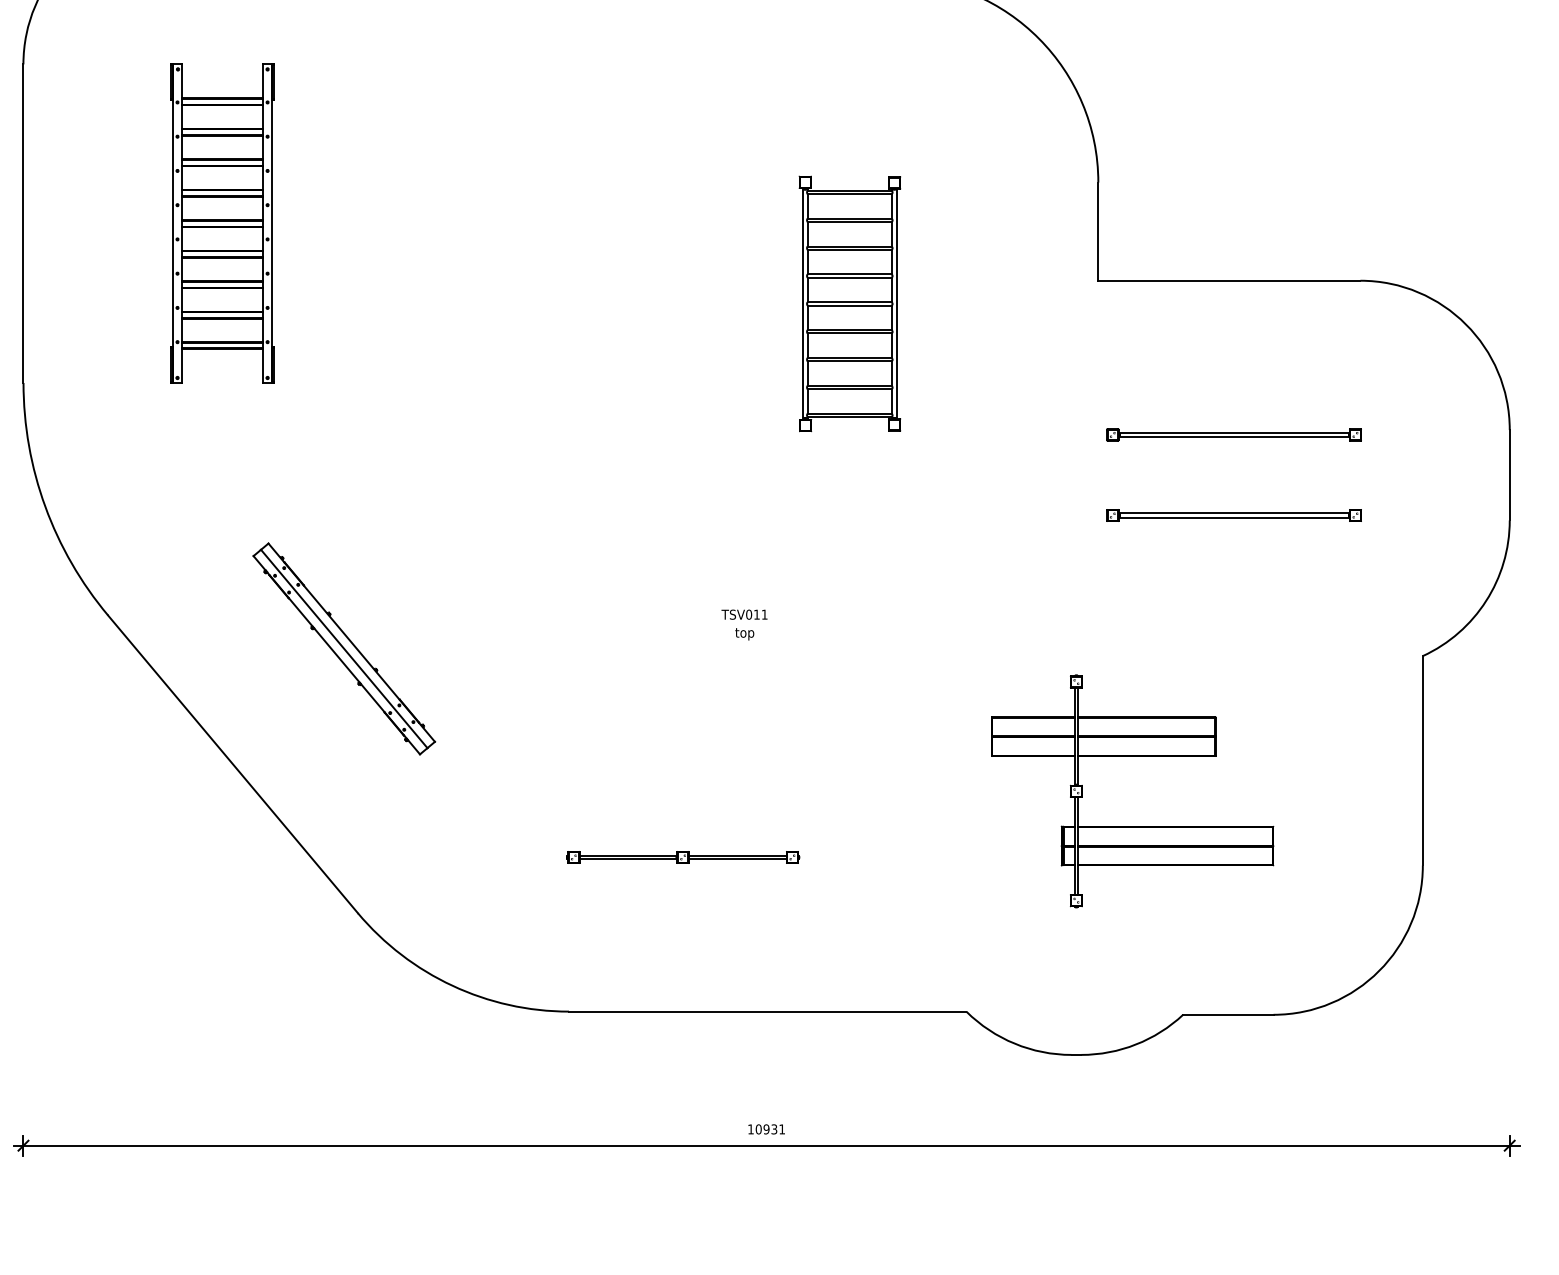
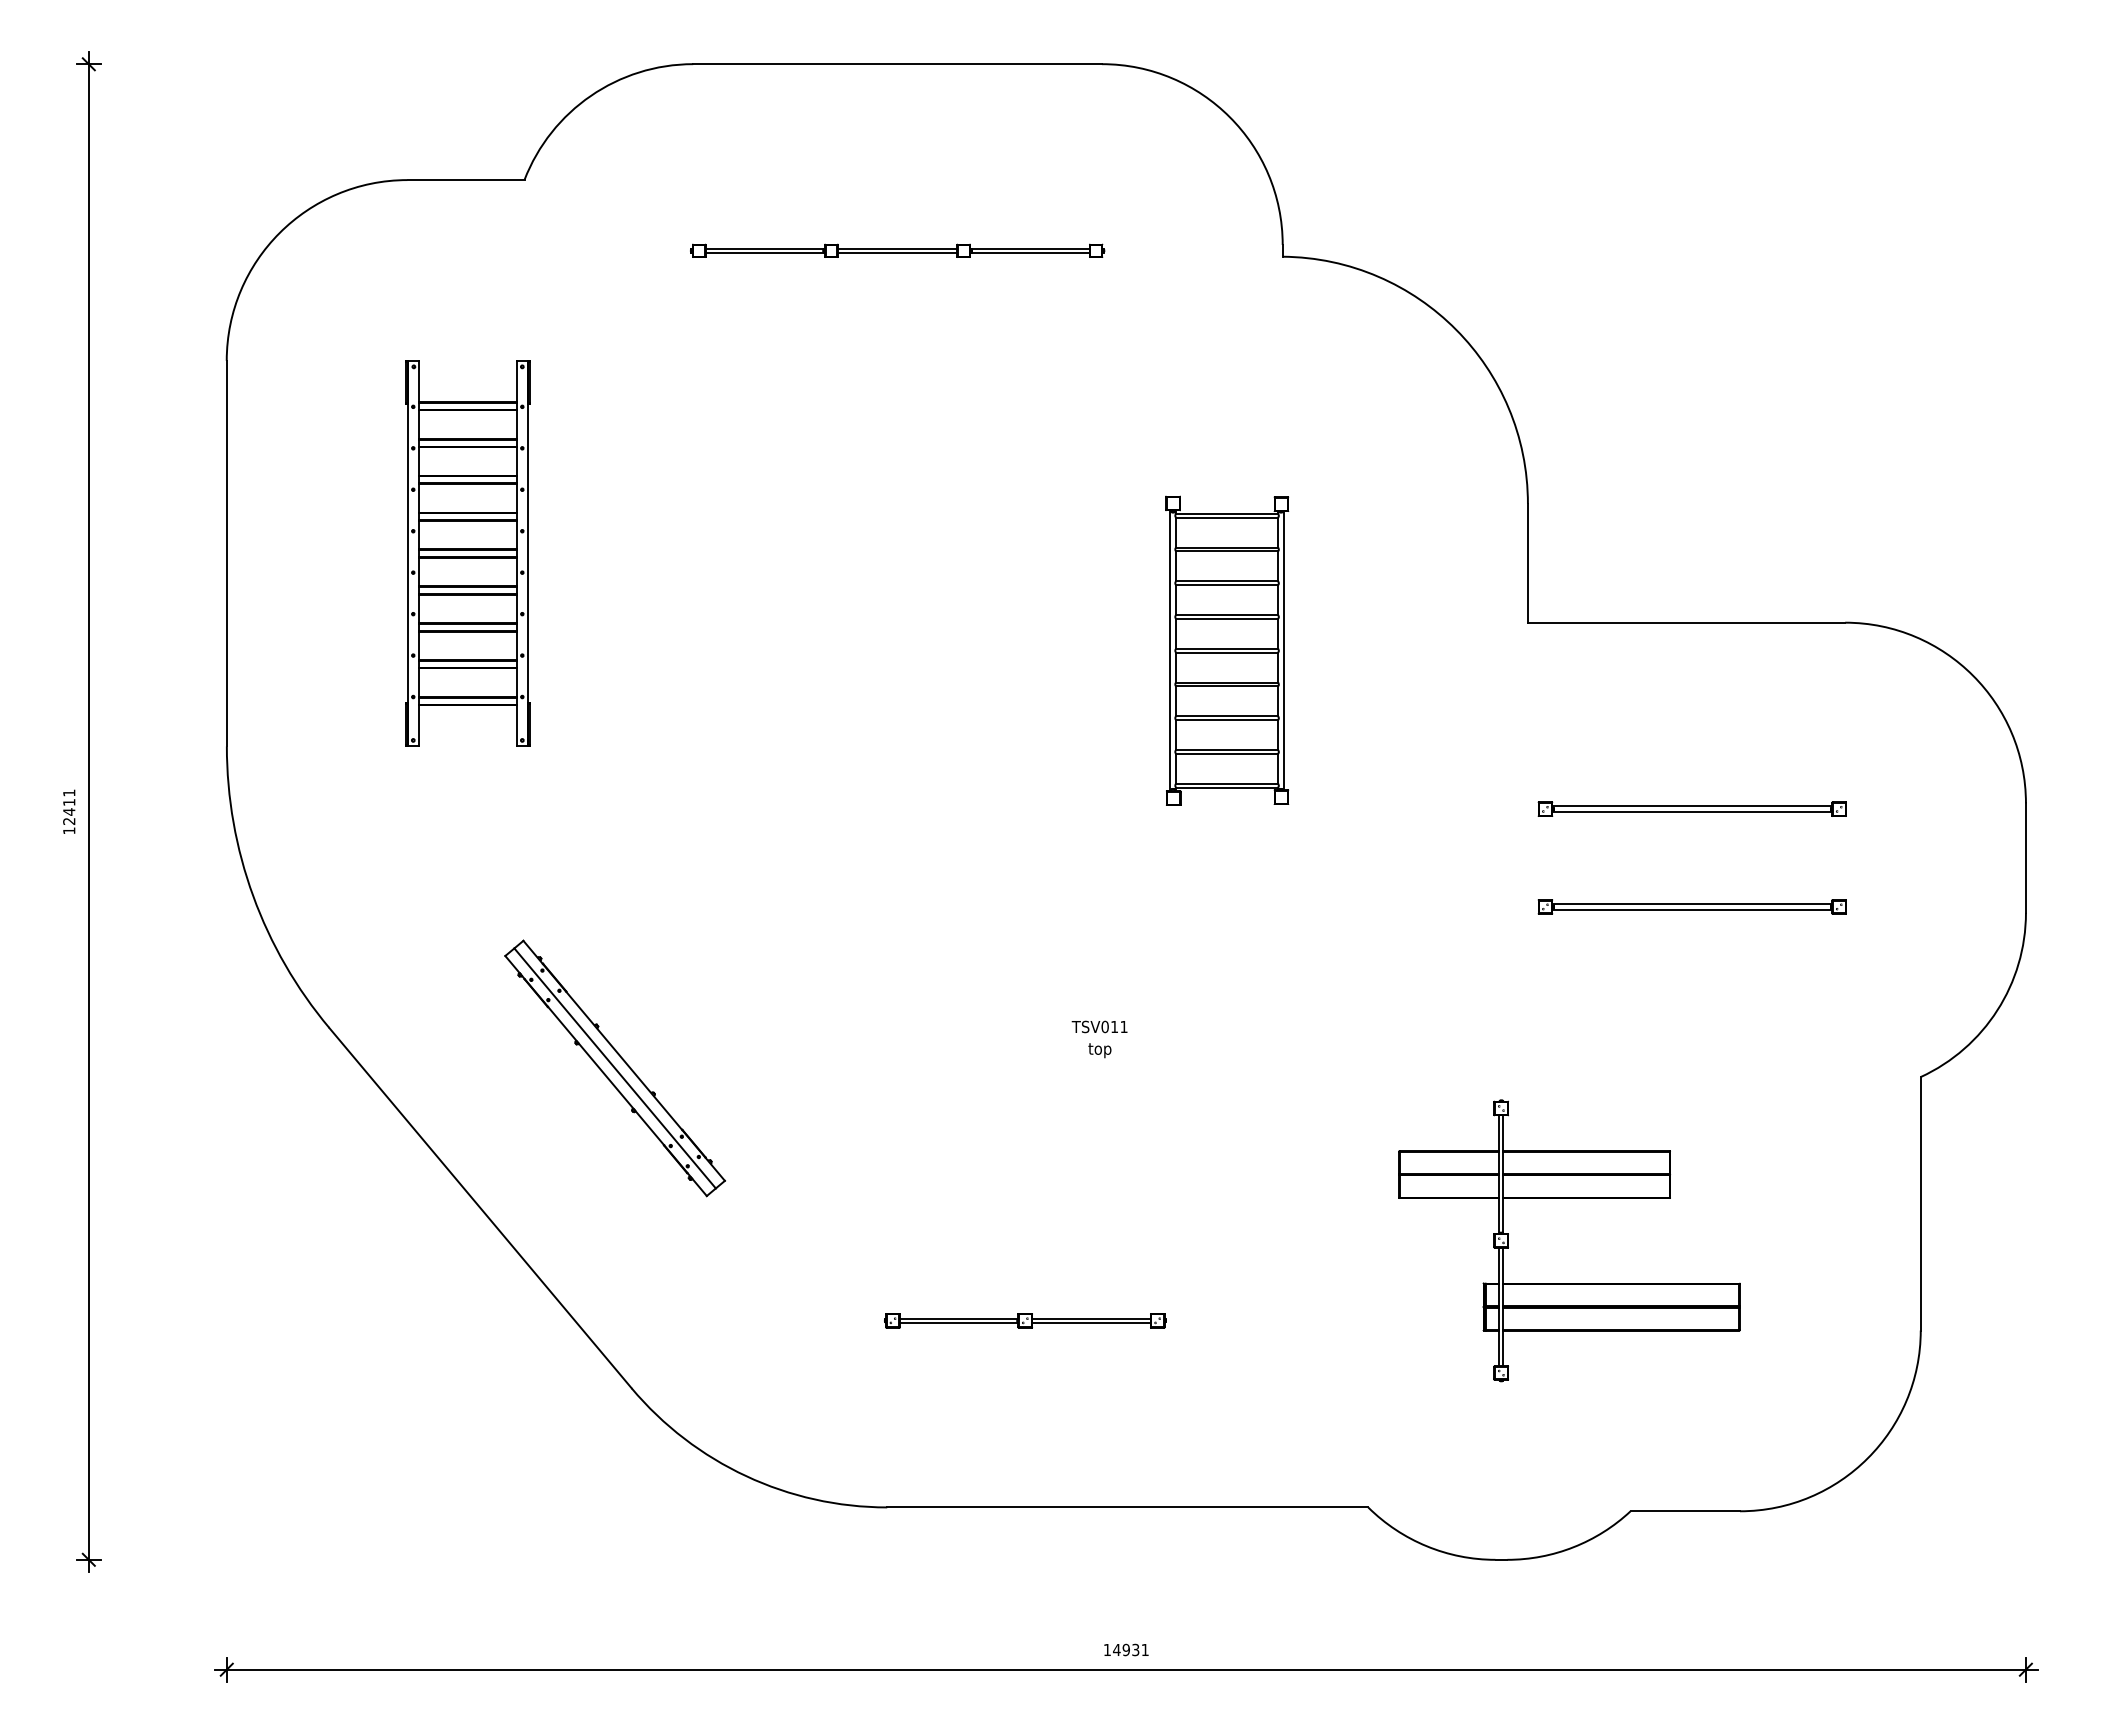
text: (758, 1128) -> (1116, 1649), 10931 -> 14931

